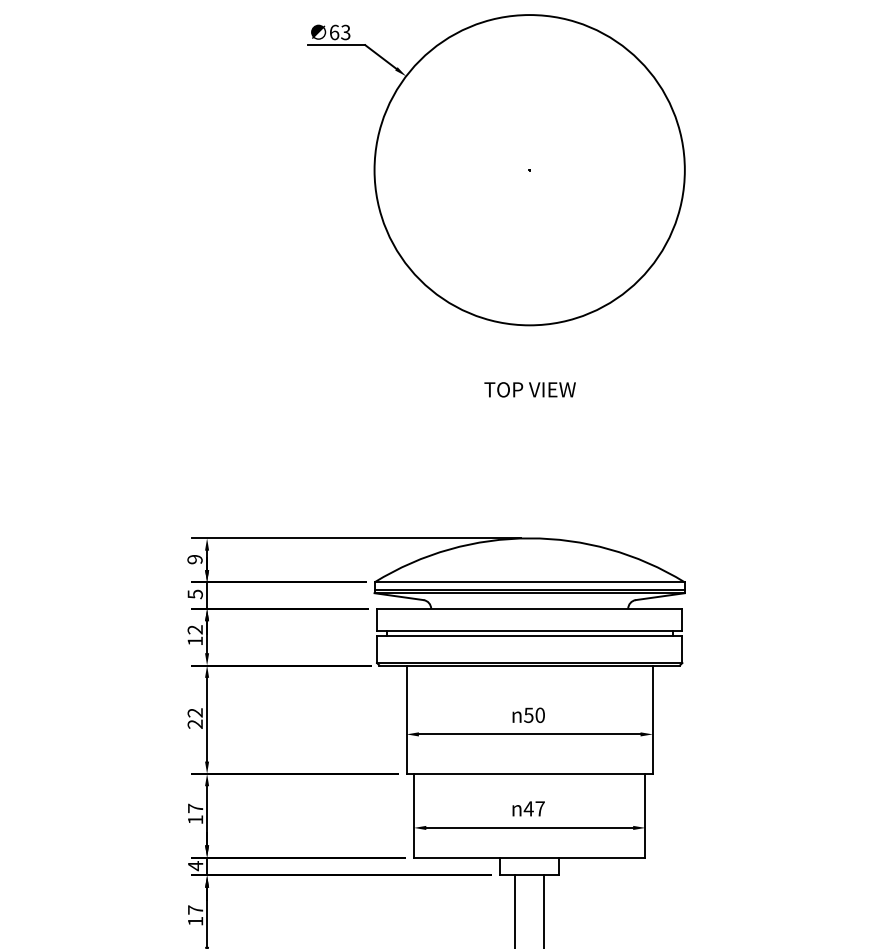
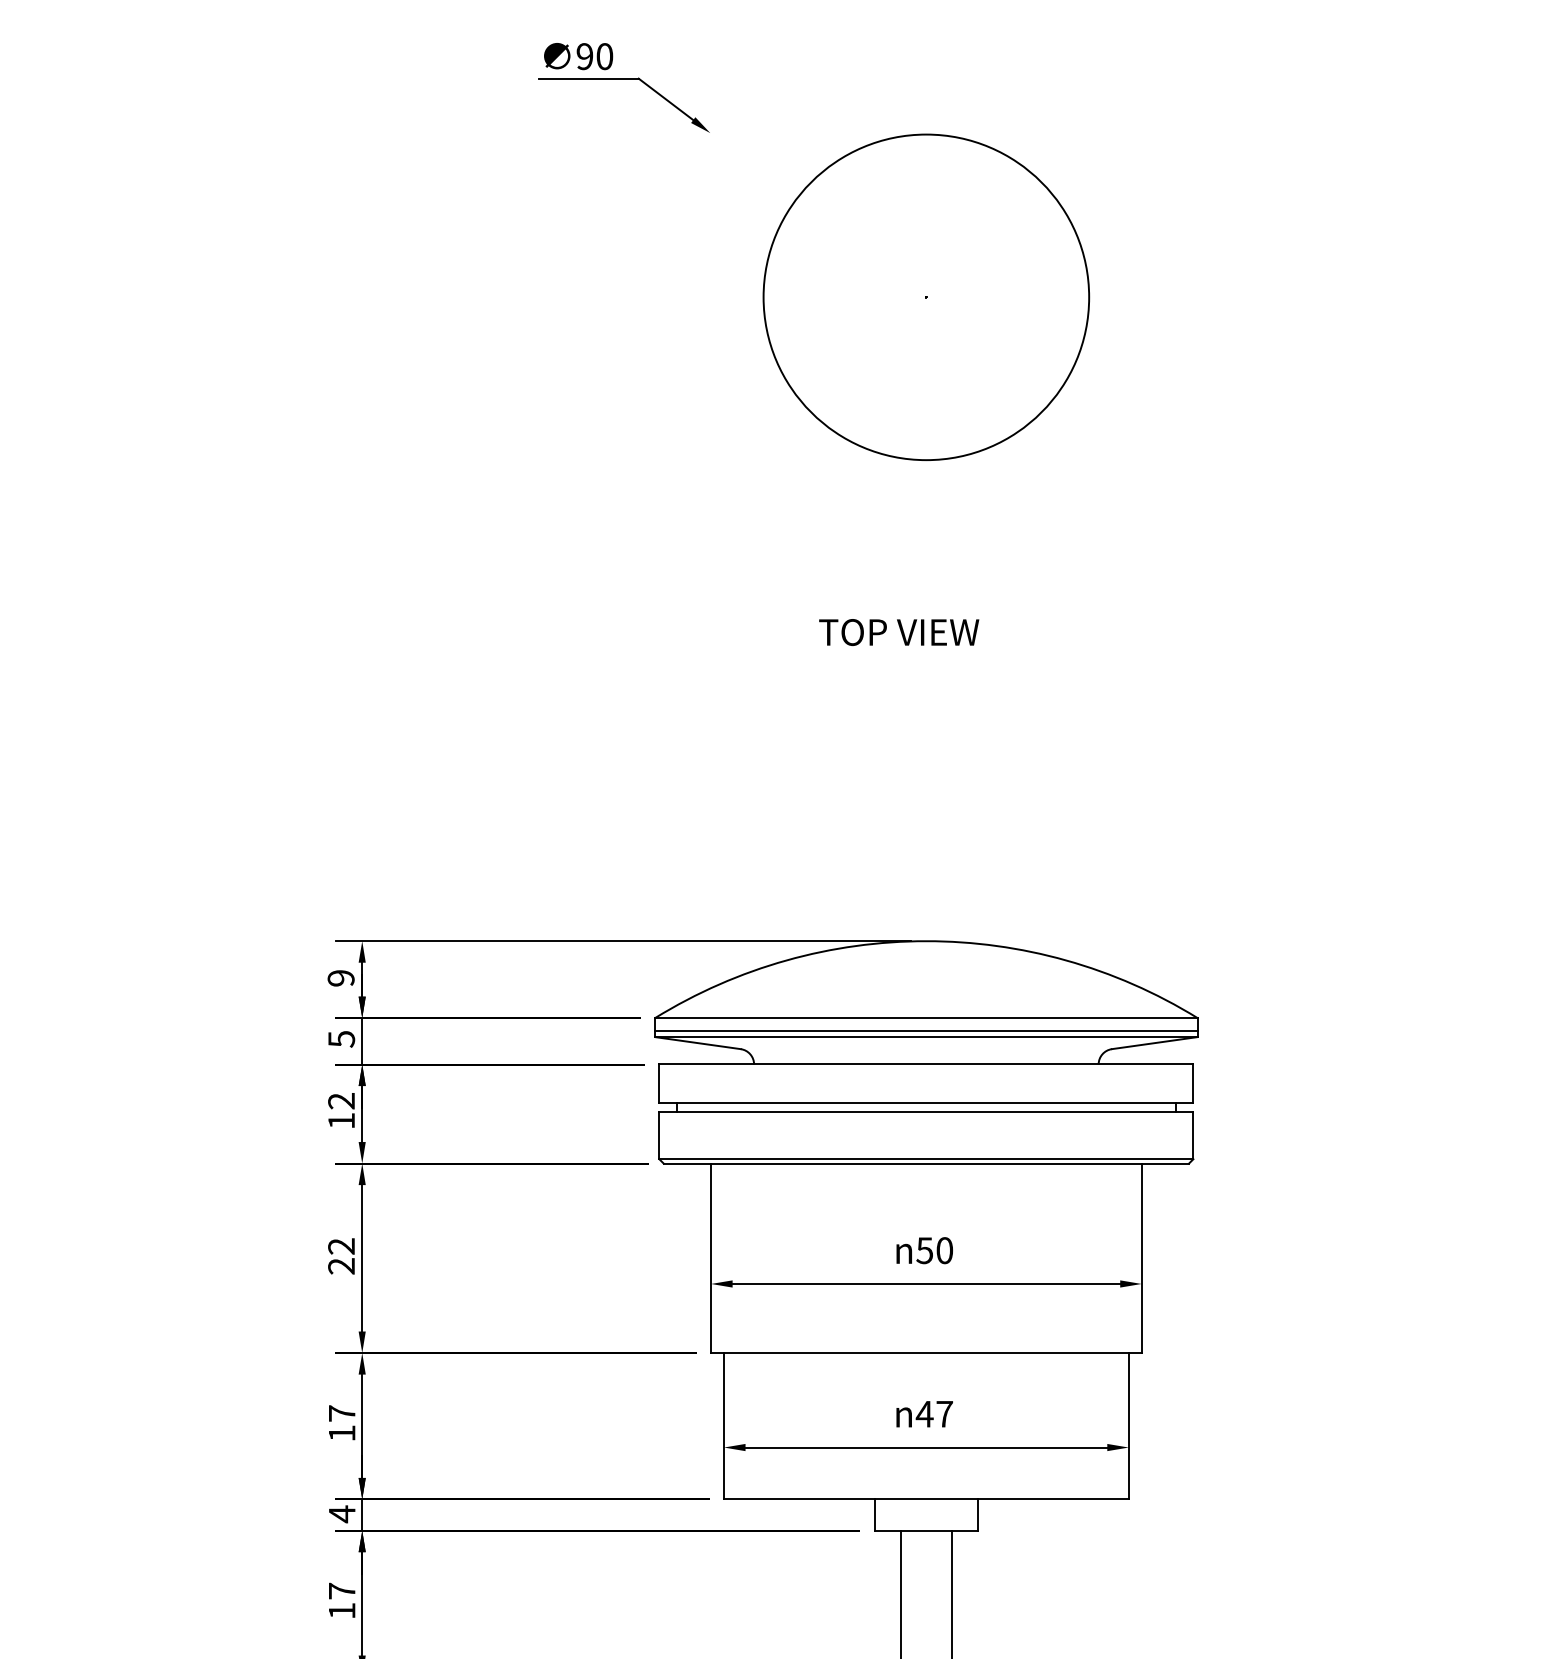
text: (339, 32) -> (593, 56), 63 -> 90
circle: (529, 170) -> (926, 297), size x0.6
text: (529, 389) -> (898, 631), moved

